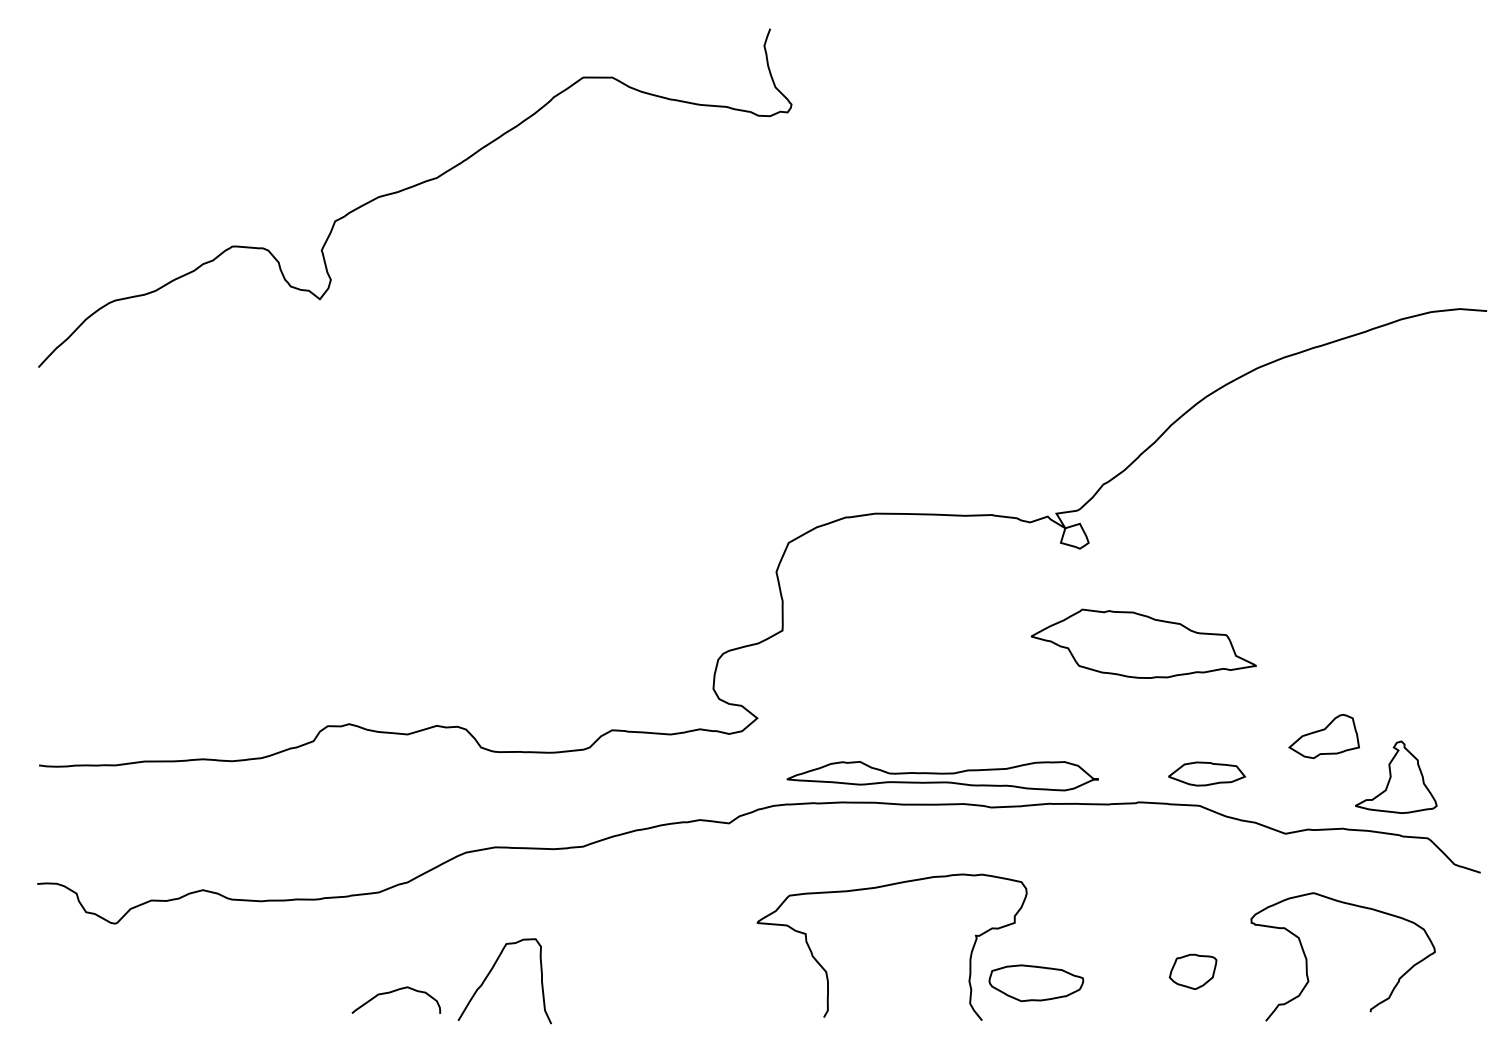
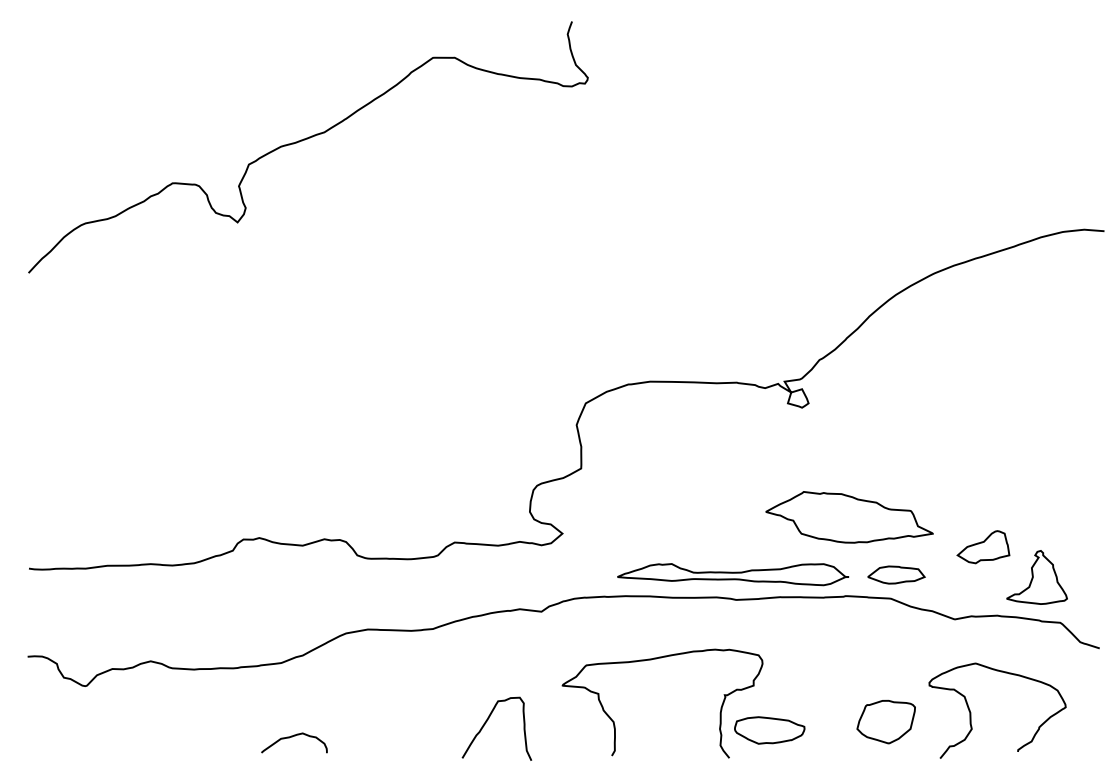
part: (1143, 644) -> (849, 517), moved
part: (943, 775) -> (733, 574), moved
part: (1192, 971) -> (885, 721), size x1.67
curve: (490, 973) -> (486, 723), moved

